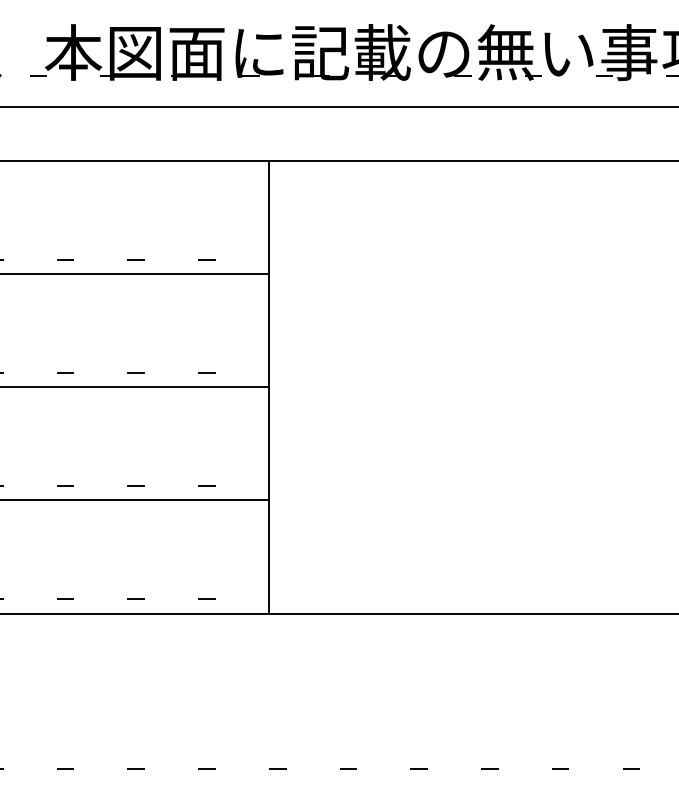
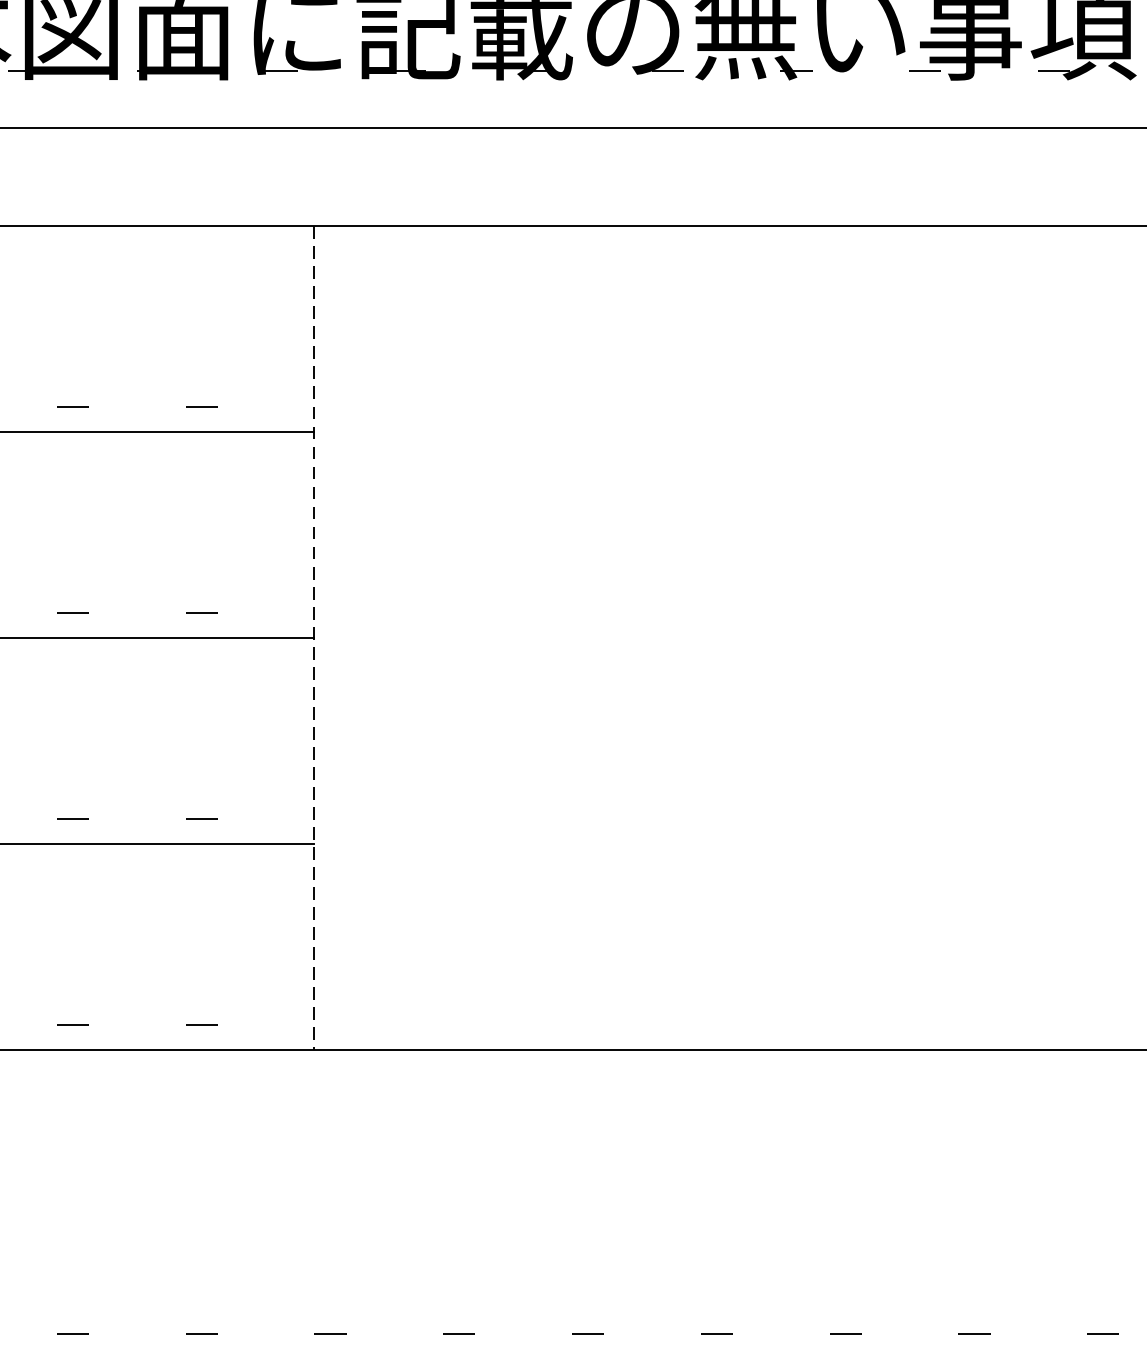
line: (268, 387) -> (313, 638), solid -> dashed

